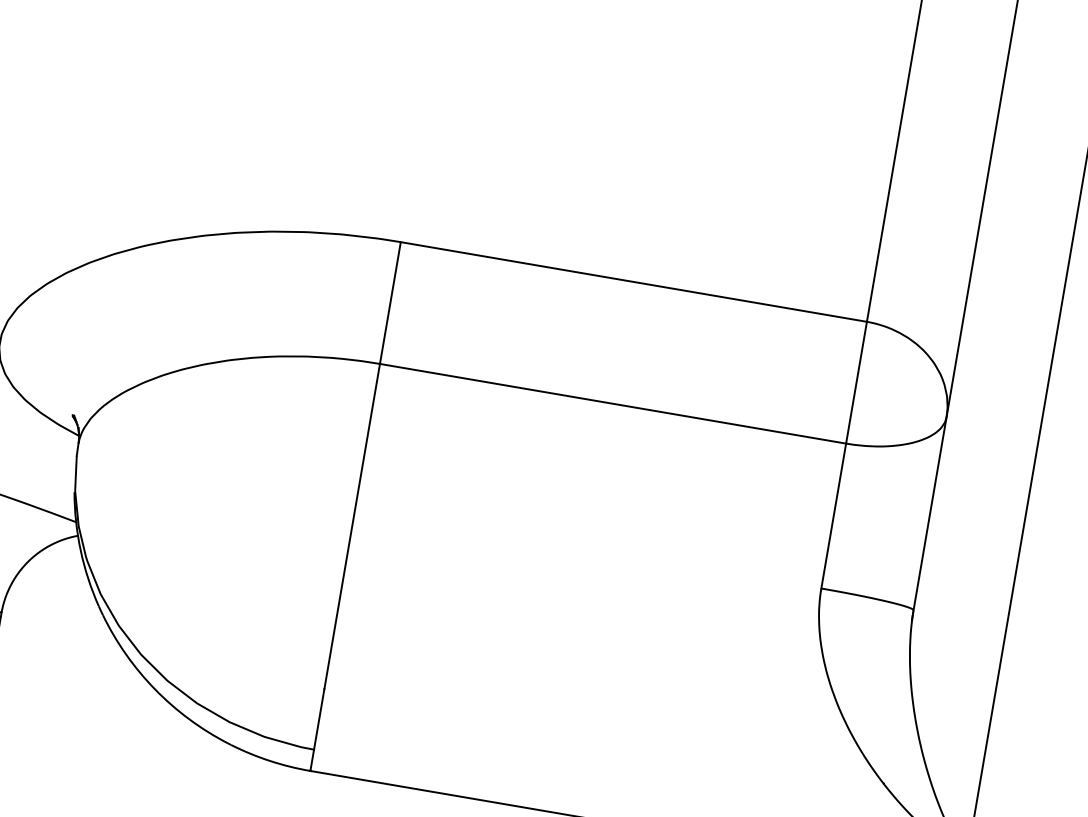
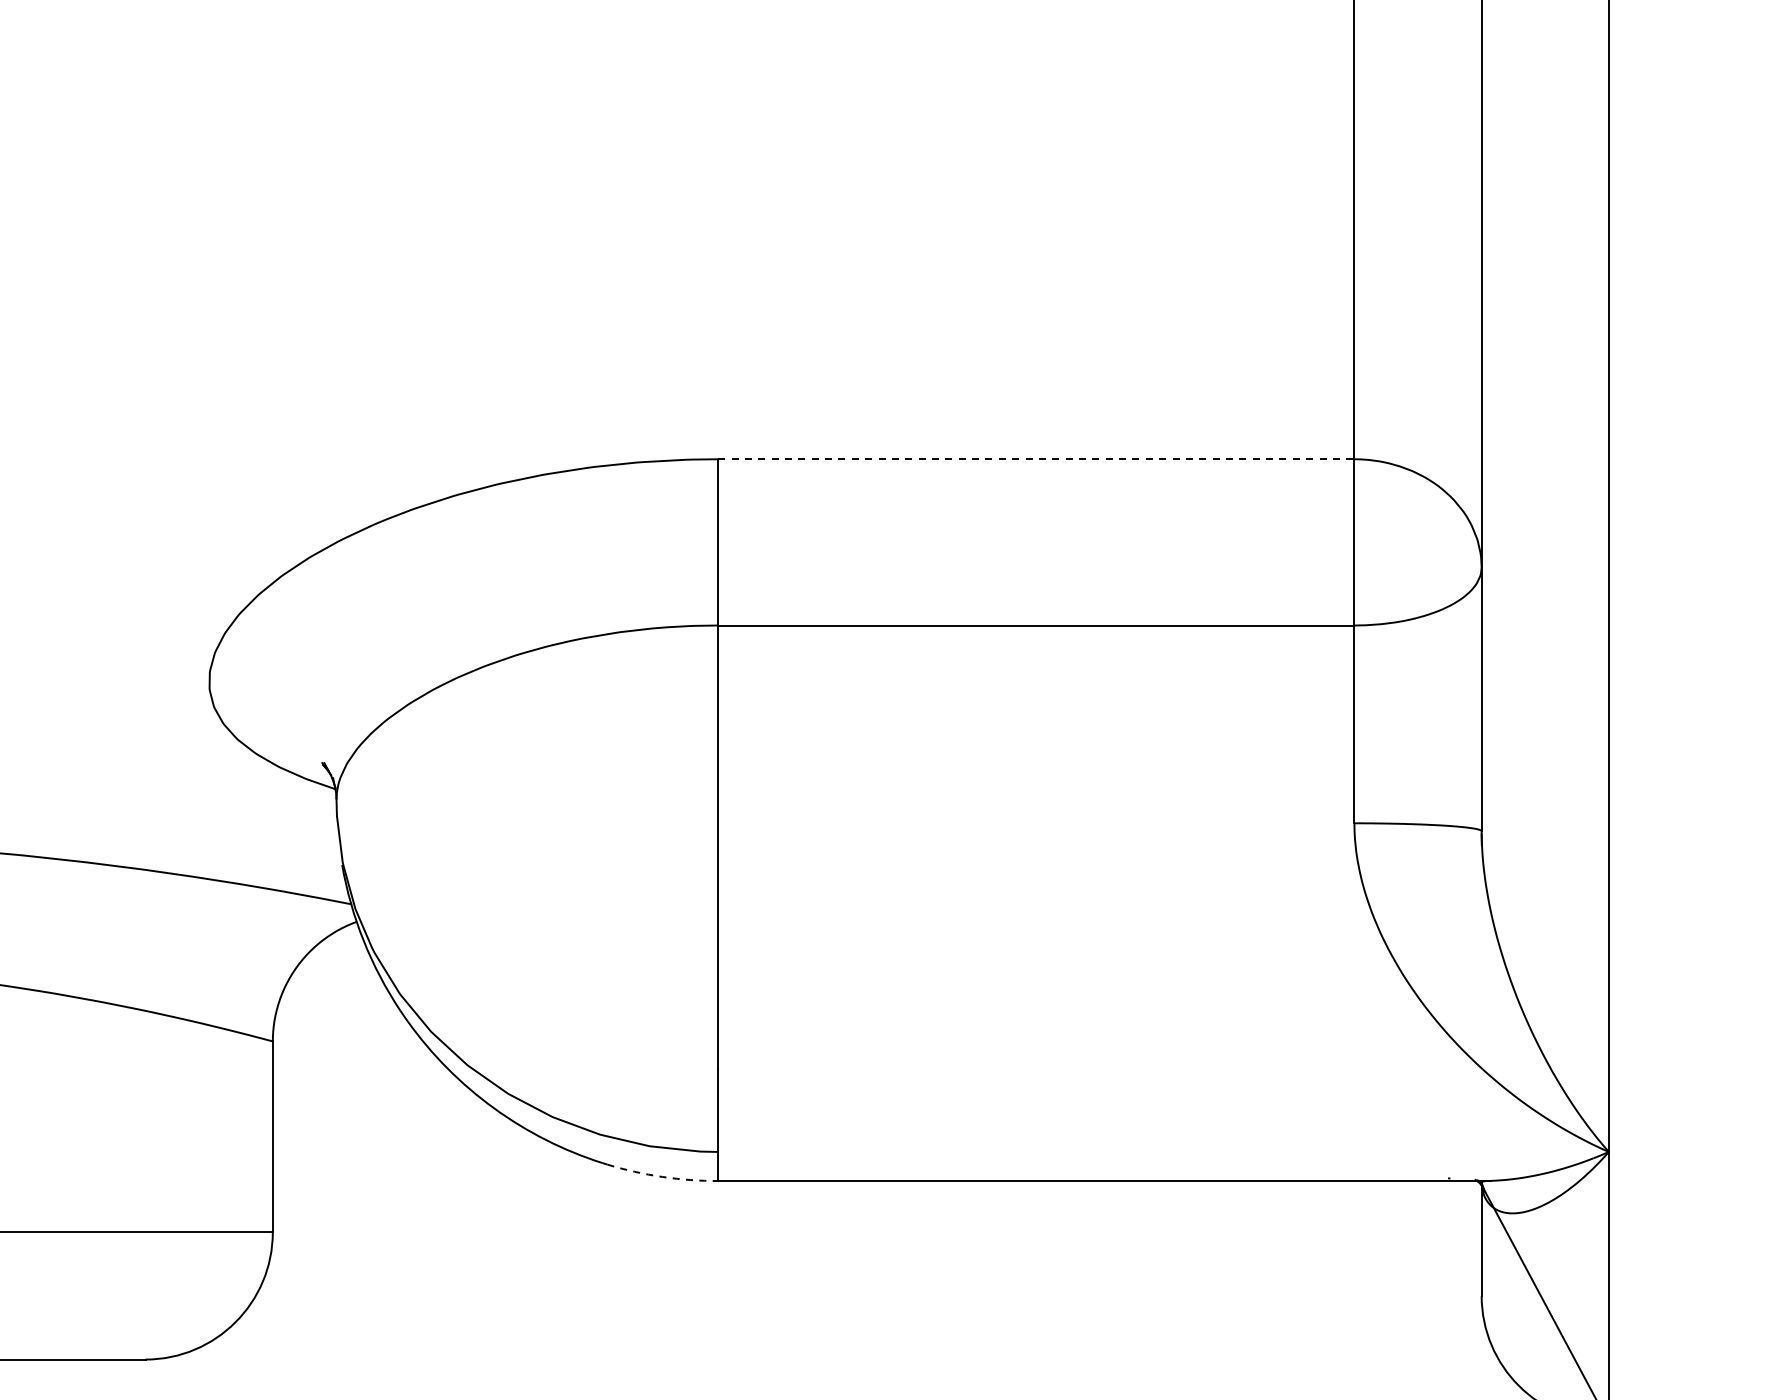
line: (633, 282) -> (1036, 459), solid -> dashed
arc: (270, 760) -> (662, 1176), solid -> dashed

